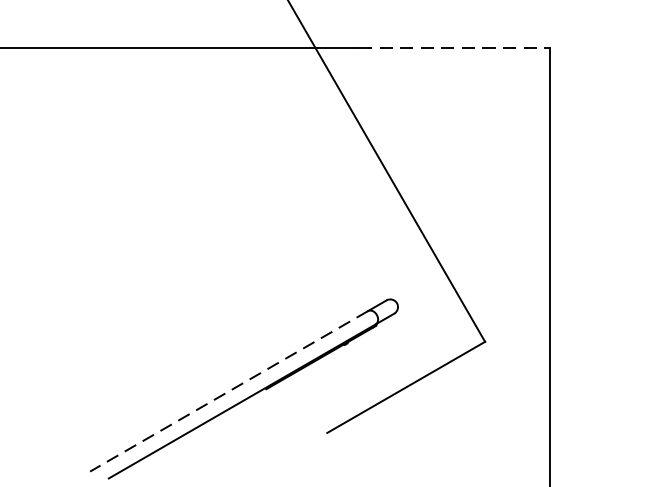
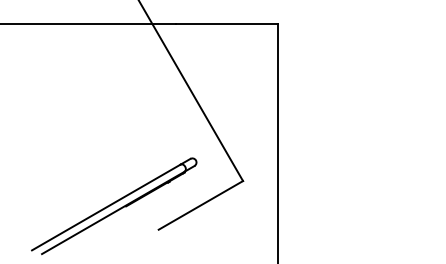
line: (456, 46) -> (227, 23), dashed -> solid
line: (229, 391) -> (106, 207), dashed -> solid

